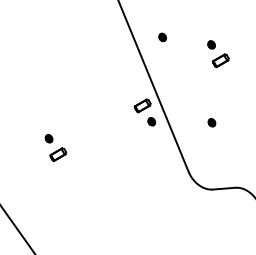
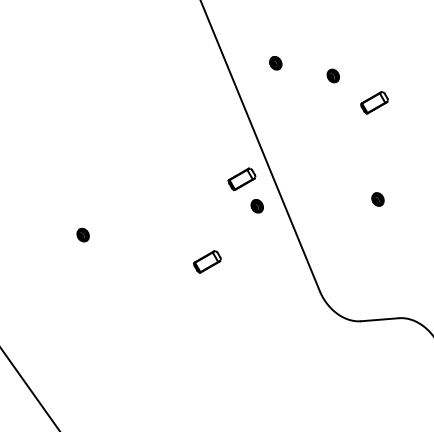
part: (211, 44) -> (333, 75), moved
part: (211, 122) -> (377, 199), moved
part: (58, 154) -> (207, 261), moved

